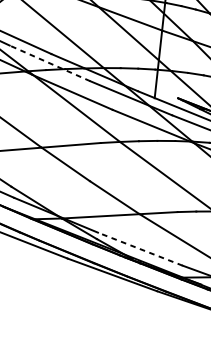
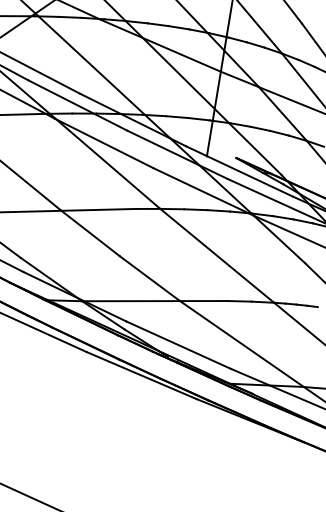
line: (49, 63) -> (77, 105), dashed -> solid
line: (140, 248) -> (178, 344), dashed -> solid

